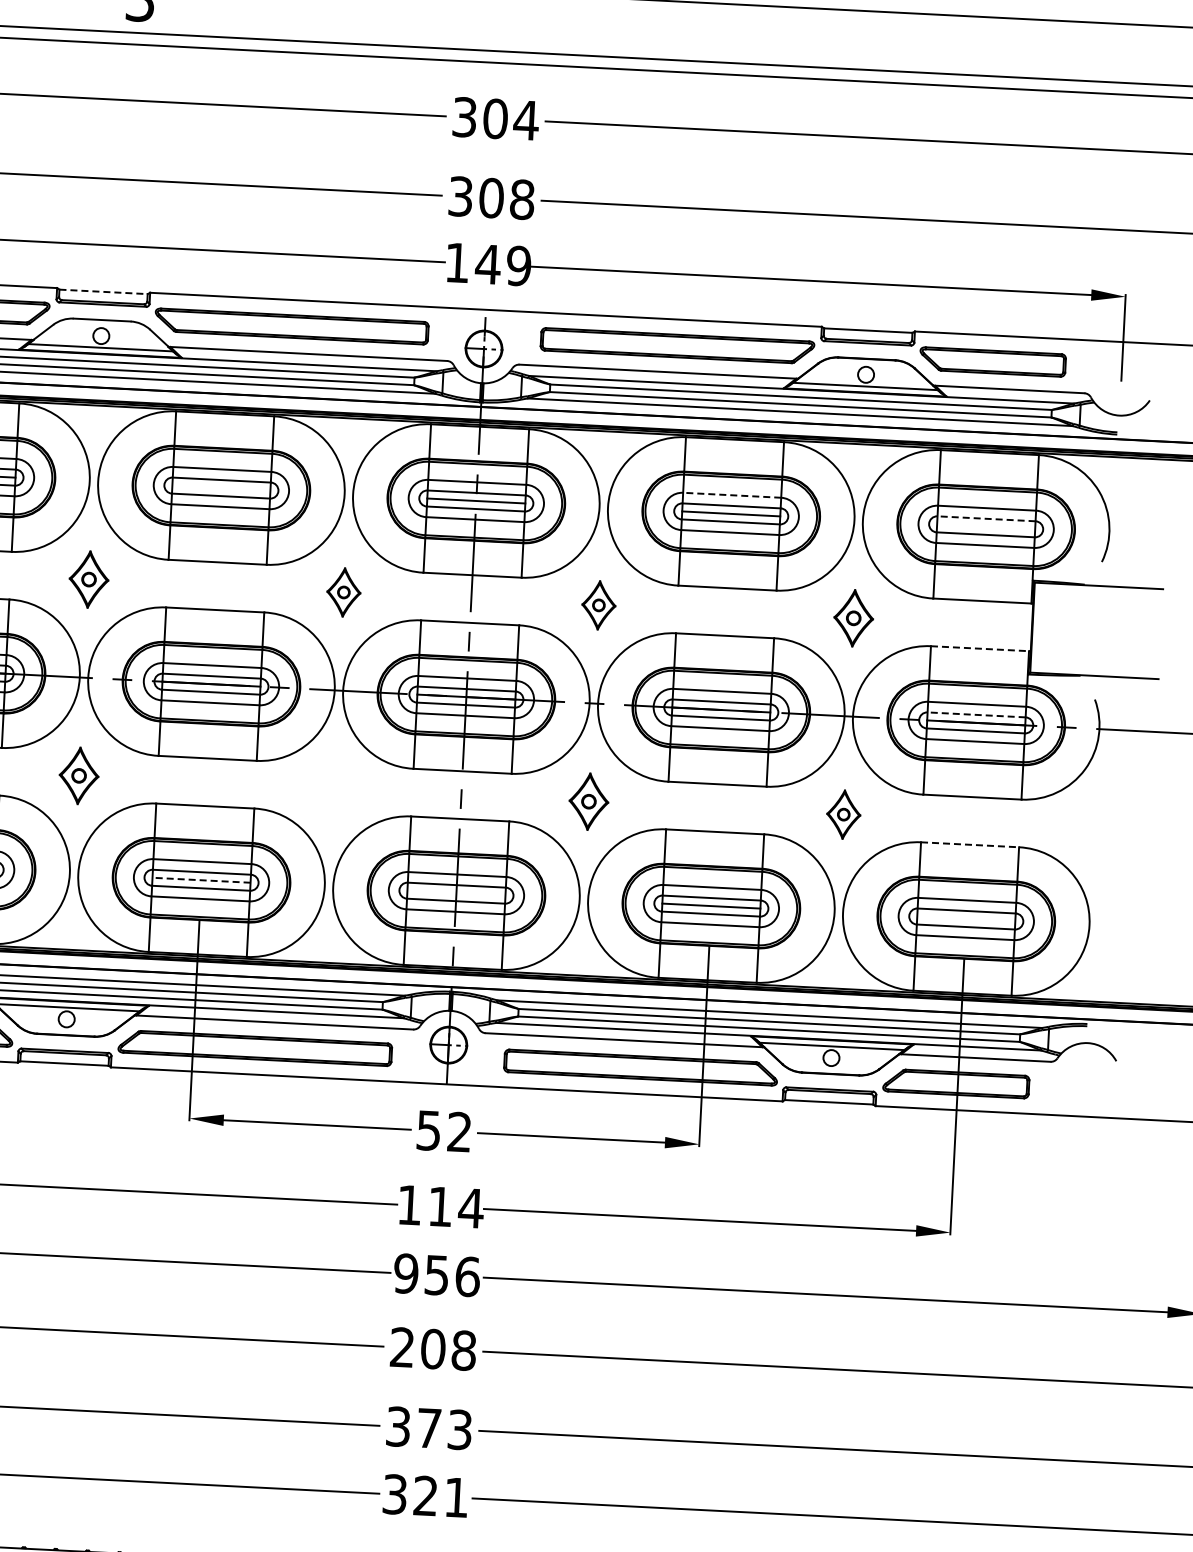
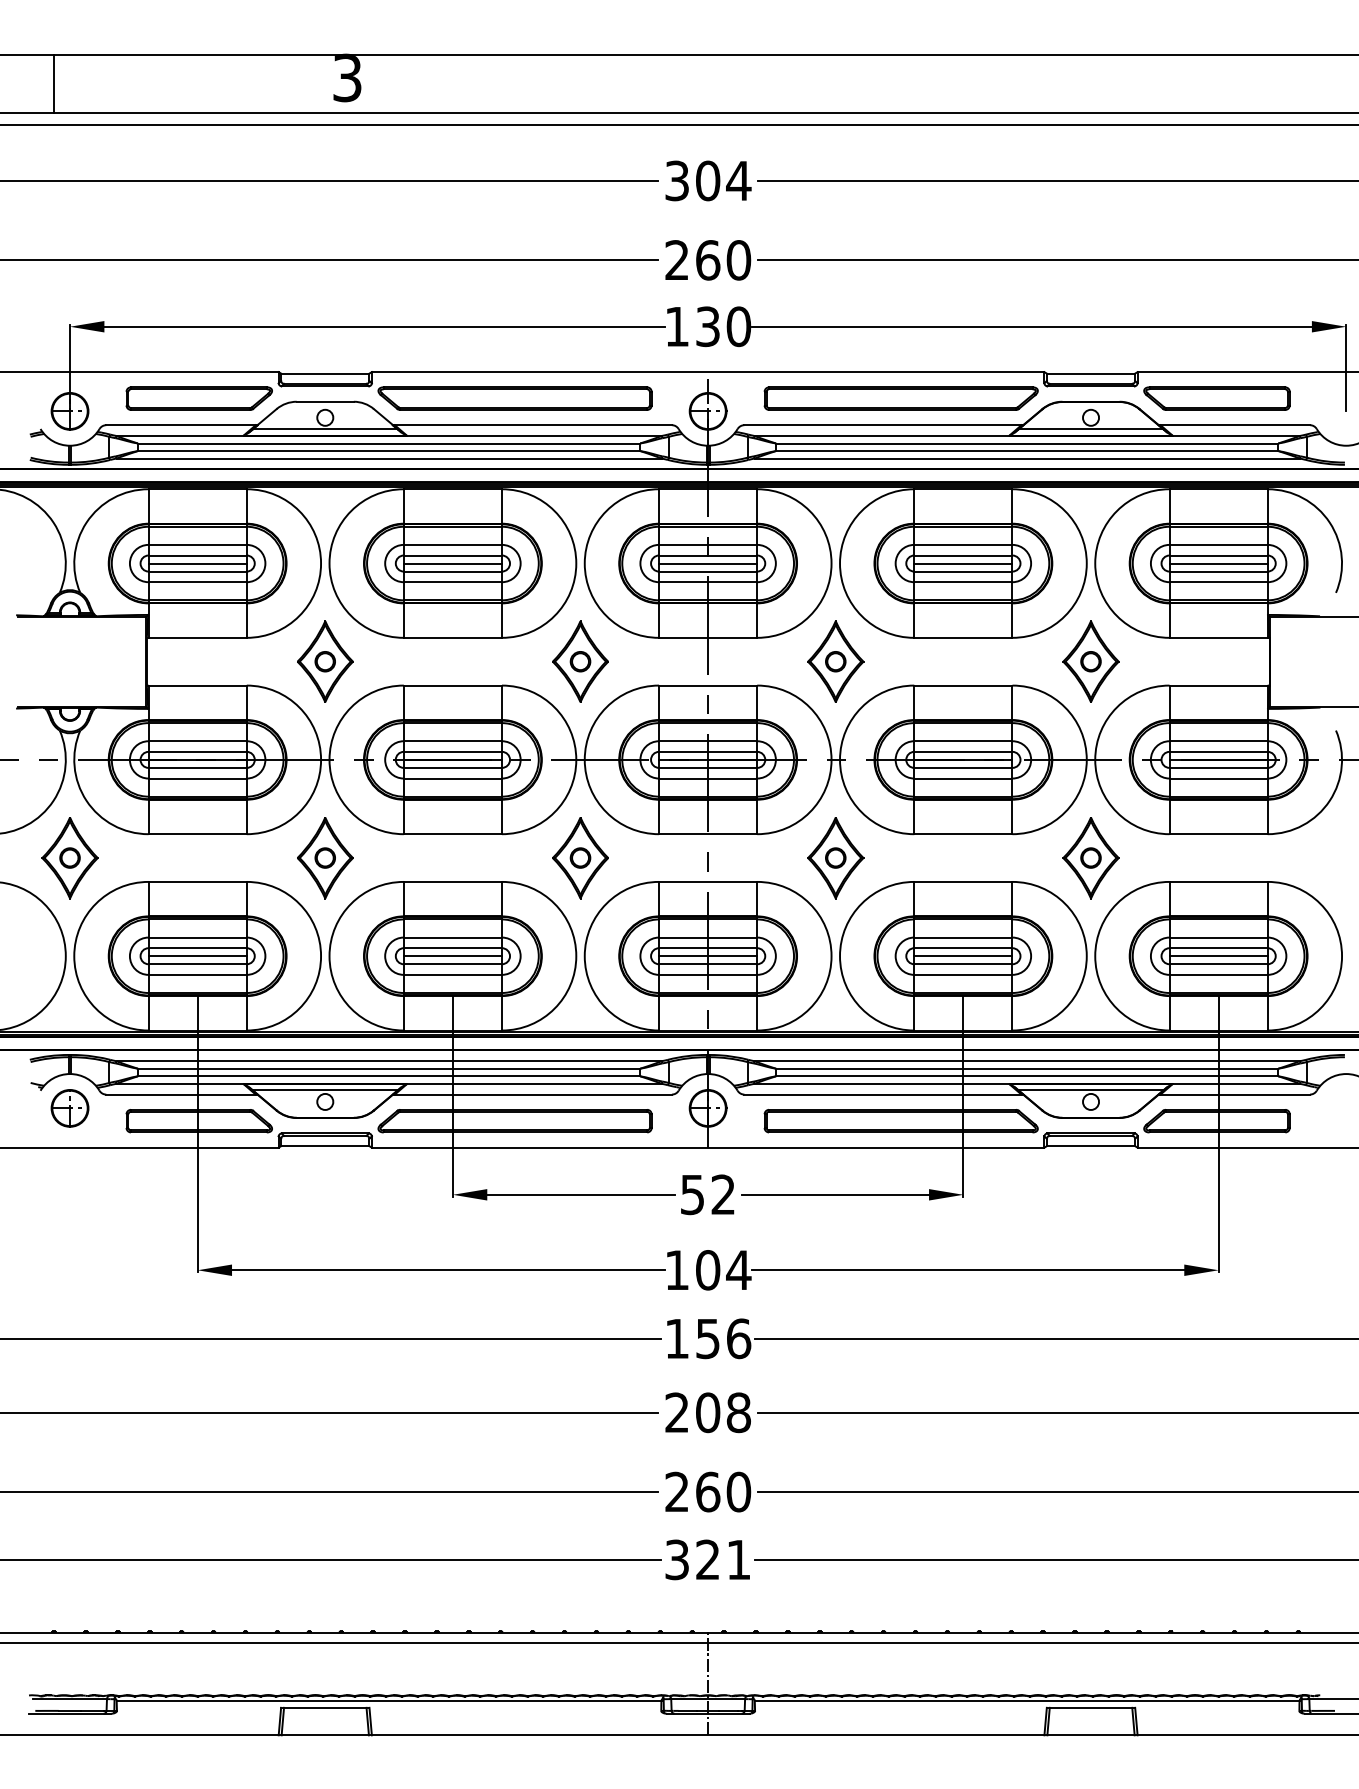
text: (492, 198) -> (708, 260), 308 -> 260
text: (503, 265) -> (723, 326), 149 -> 130
line: (103, 291) -> (325, 373), dashed -> solid
line: (221, 488) -> (452, 563), added
line: (731, 494) -> (962, 544), dashed -> solid
line: (986, 518) -> (1218, 555), dashed -> solid
line: (986, 526) -> (1218, 563), added
part: (89, 579) -> (325, 661), size x1.43
part: (343, 592) -> (580, 661), size x1.67
part: (598, 605) -> (835, 661), size x1.67
part: (853, 618) -> (1090, 661), size x1.43
line: (980, 648) -> (1219, 685), dashed -> solid
line: (976, 714) -> (1218, 751), dashed -> solid
part: (79, 776) -> (325, 858), size x1.43
part: (333, 789) -> (580, 858), added
part: (588, 802) -> (835, 858), size x1.43
part: (843, 814) -> (1090, 858), size x1.67
line: (970, 844) -> (1219, 881), dashed -> solid
line: (201, 880) -> (452, 956), dashed -> solid
line: (456, 893) -> (708, 956), added
line: (966, 919) -> (1218, 956), added
text: (440, 1207) -> (708, 1270), 114 -> 104
text: (406, 1273) -> (677, 1338), 956 -> 156
text: (429, 1427) -> (708, 1491), 373 -> 260

